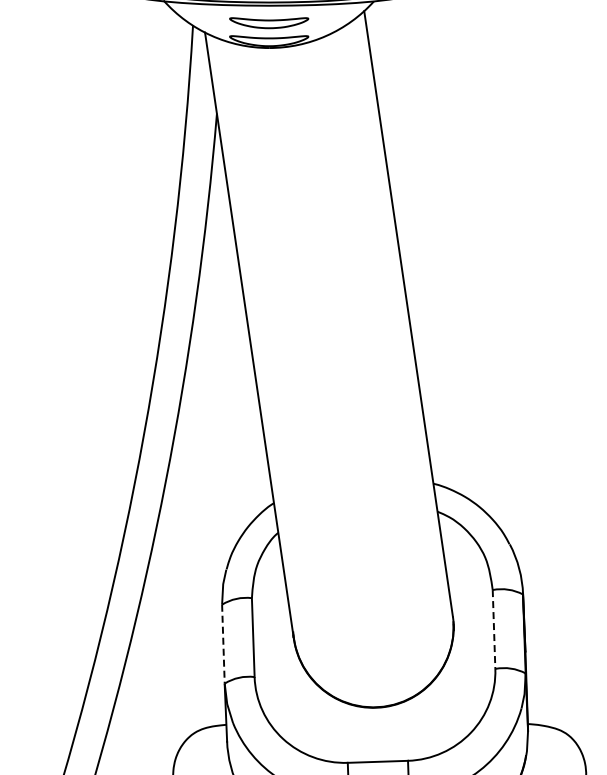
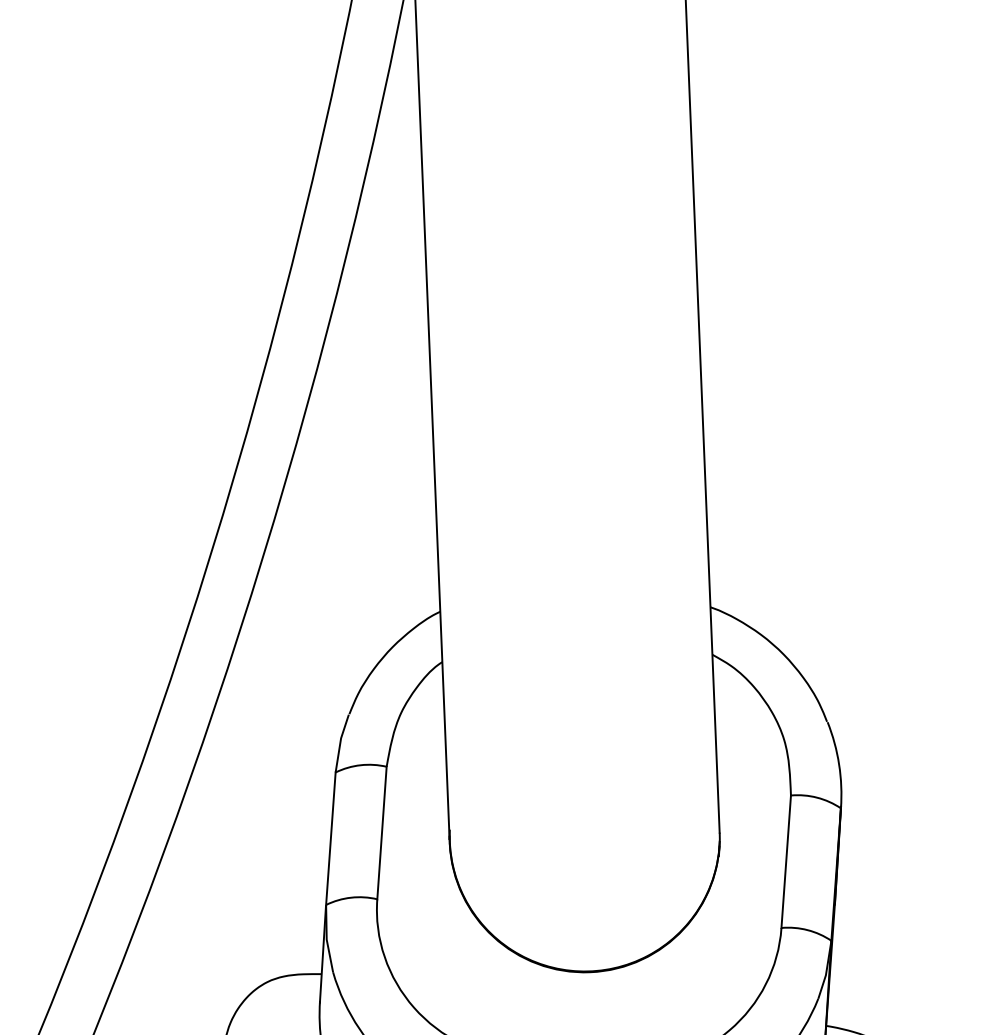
line: (494, 630) -> (786, 863), dashed -> solid
line: (223, 644) -> (330, 839), dashed -> solid

